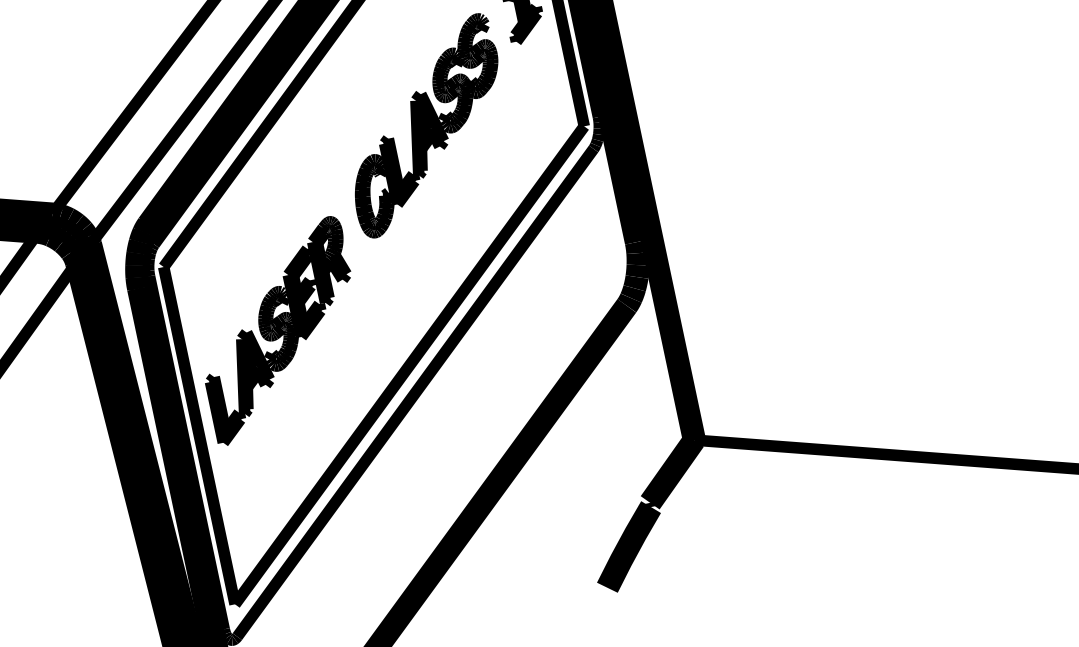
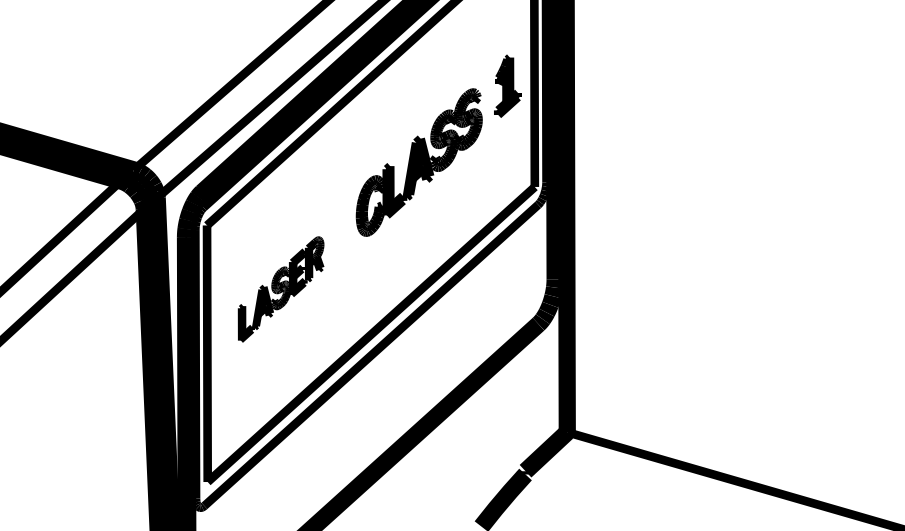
part: (277, 331) -> (280, 289), size x0.7

